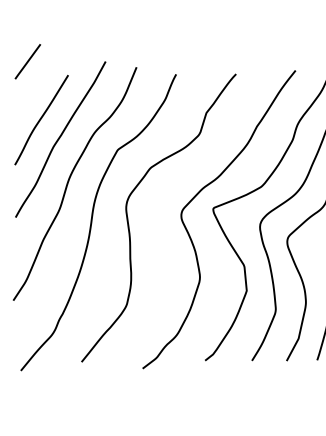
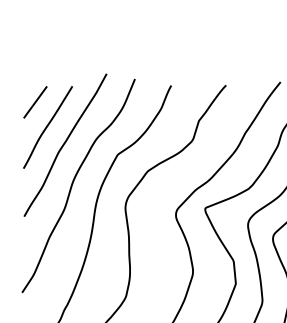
line: (27, 61) -> (35, 102), moved

